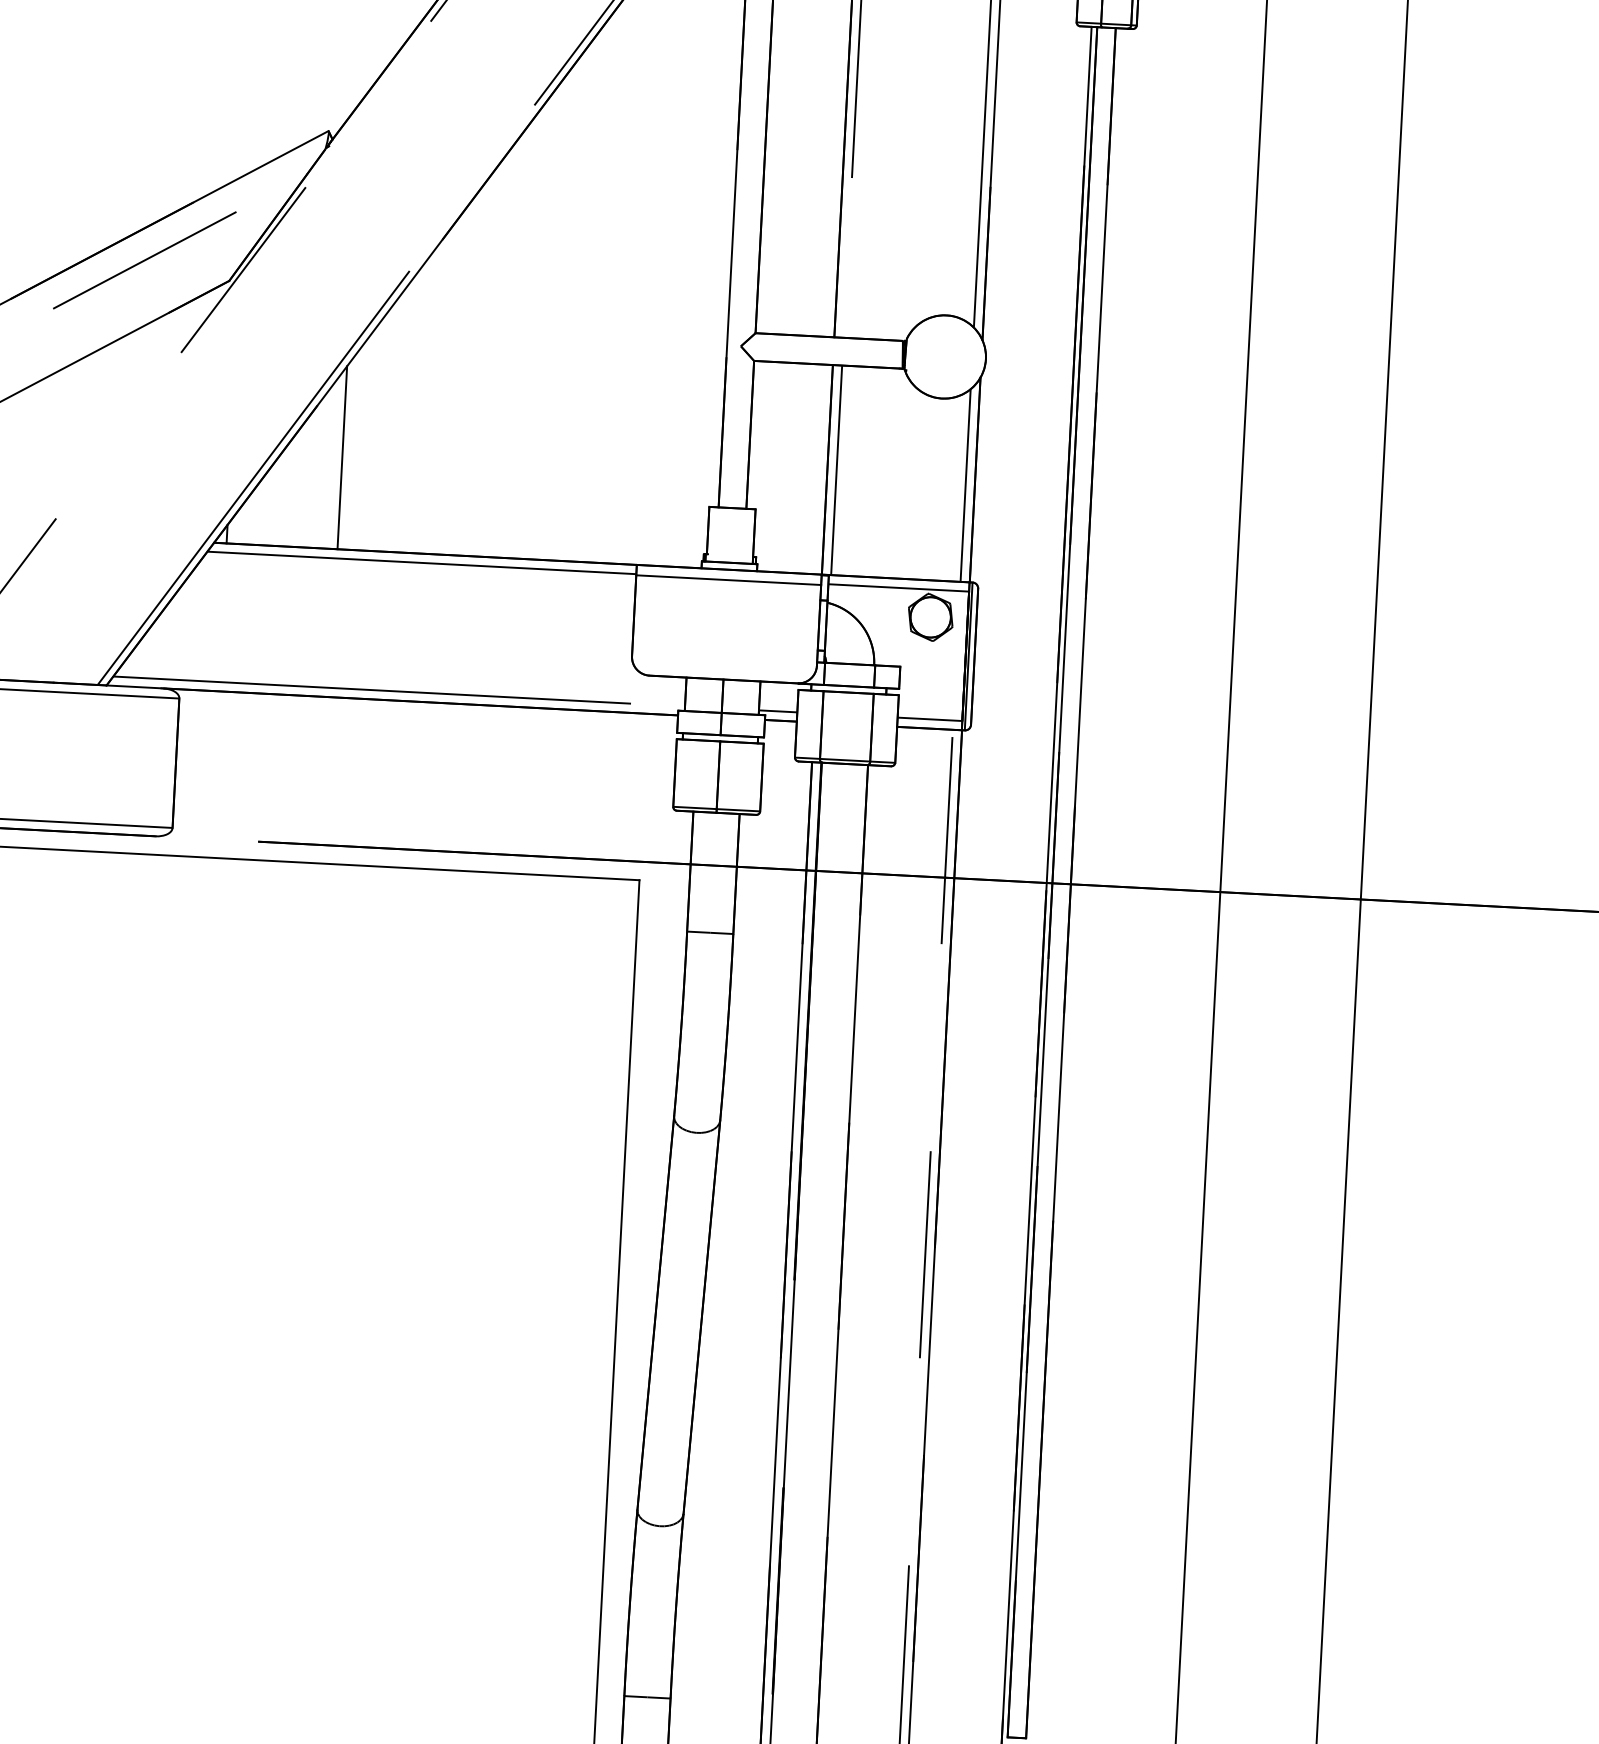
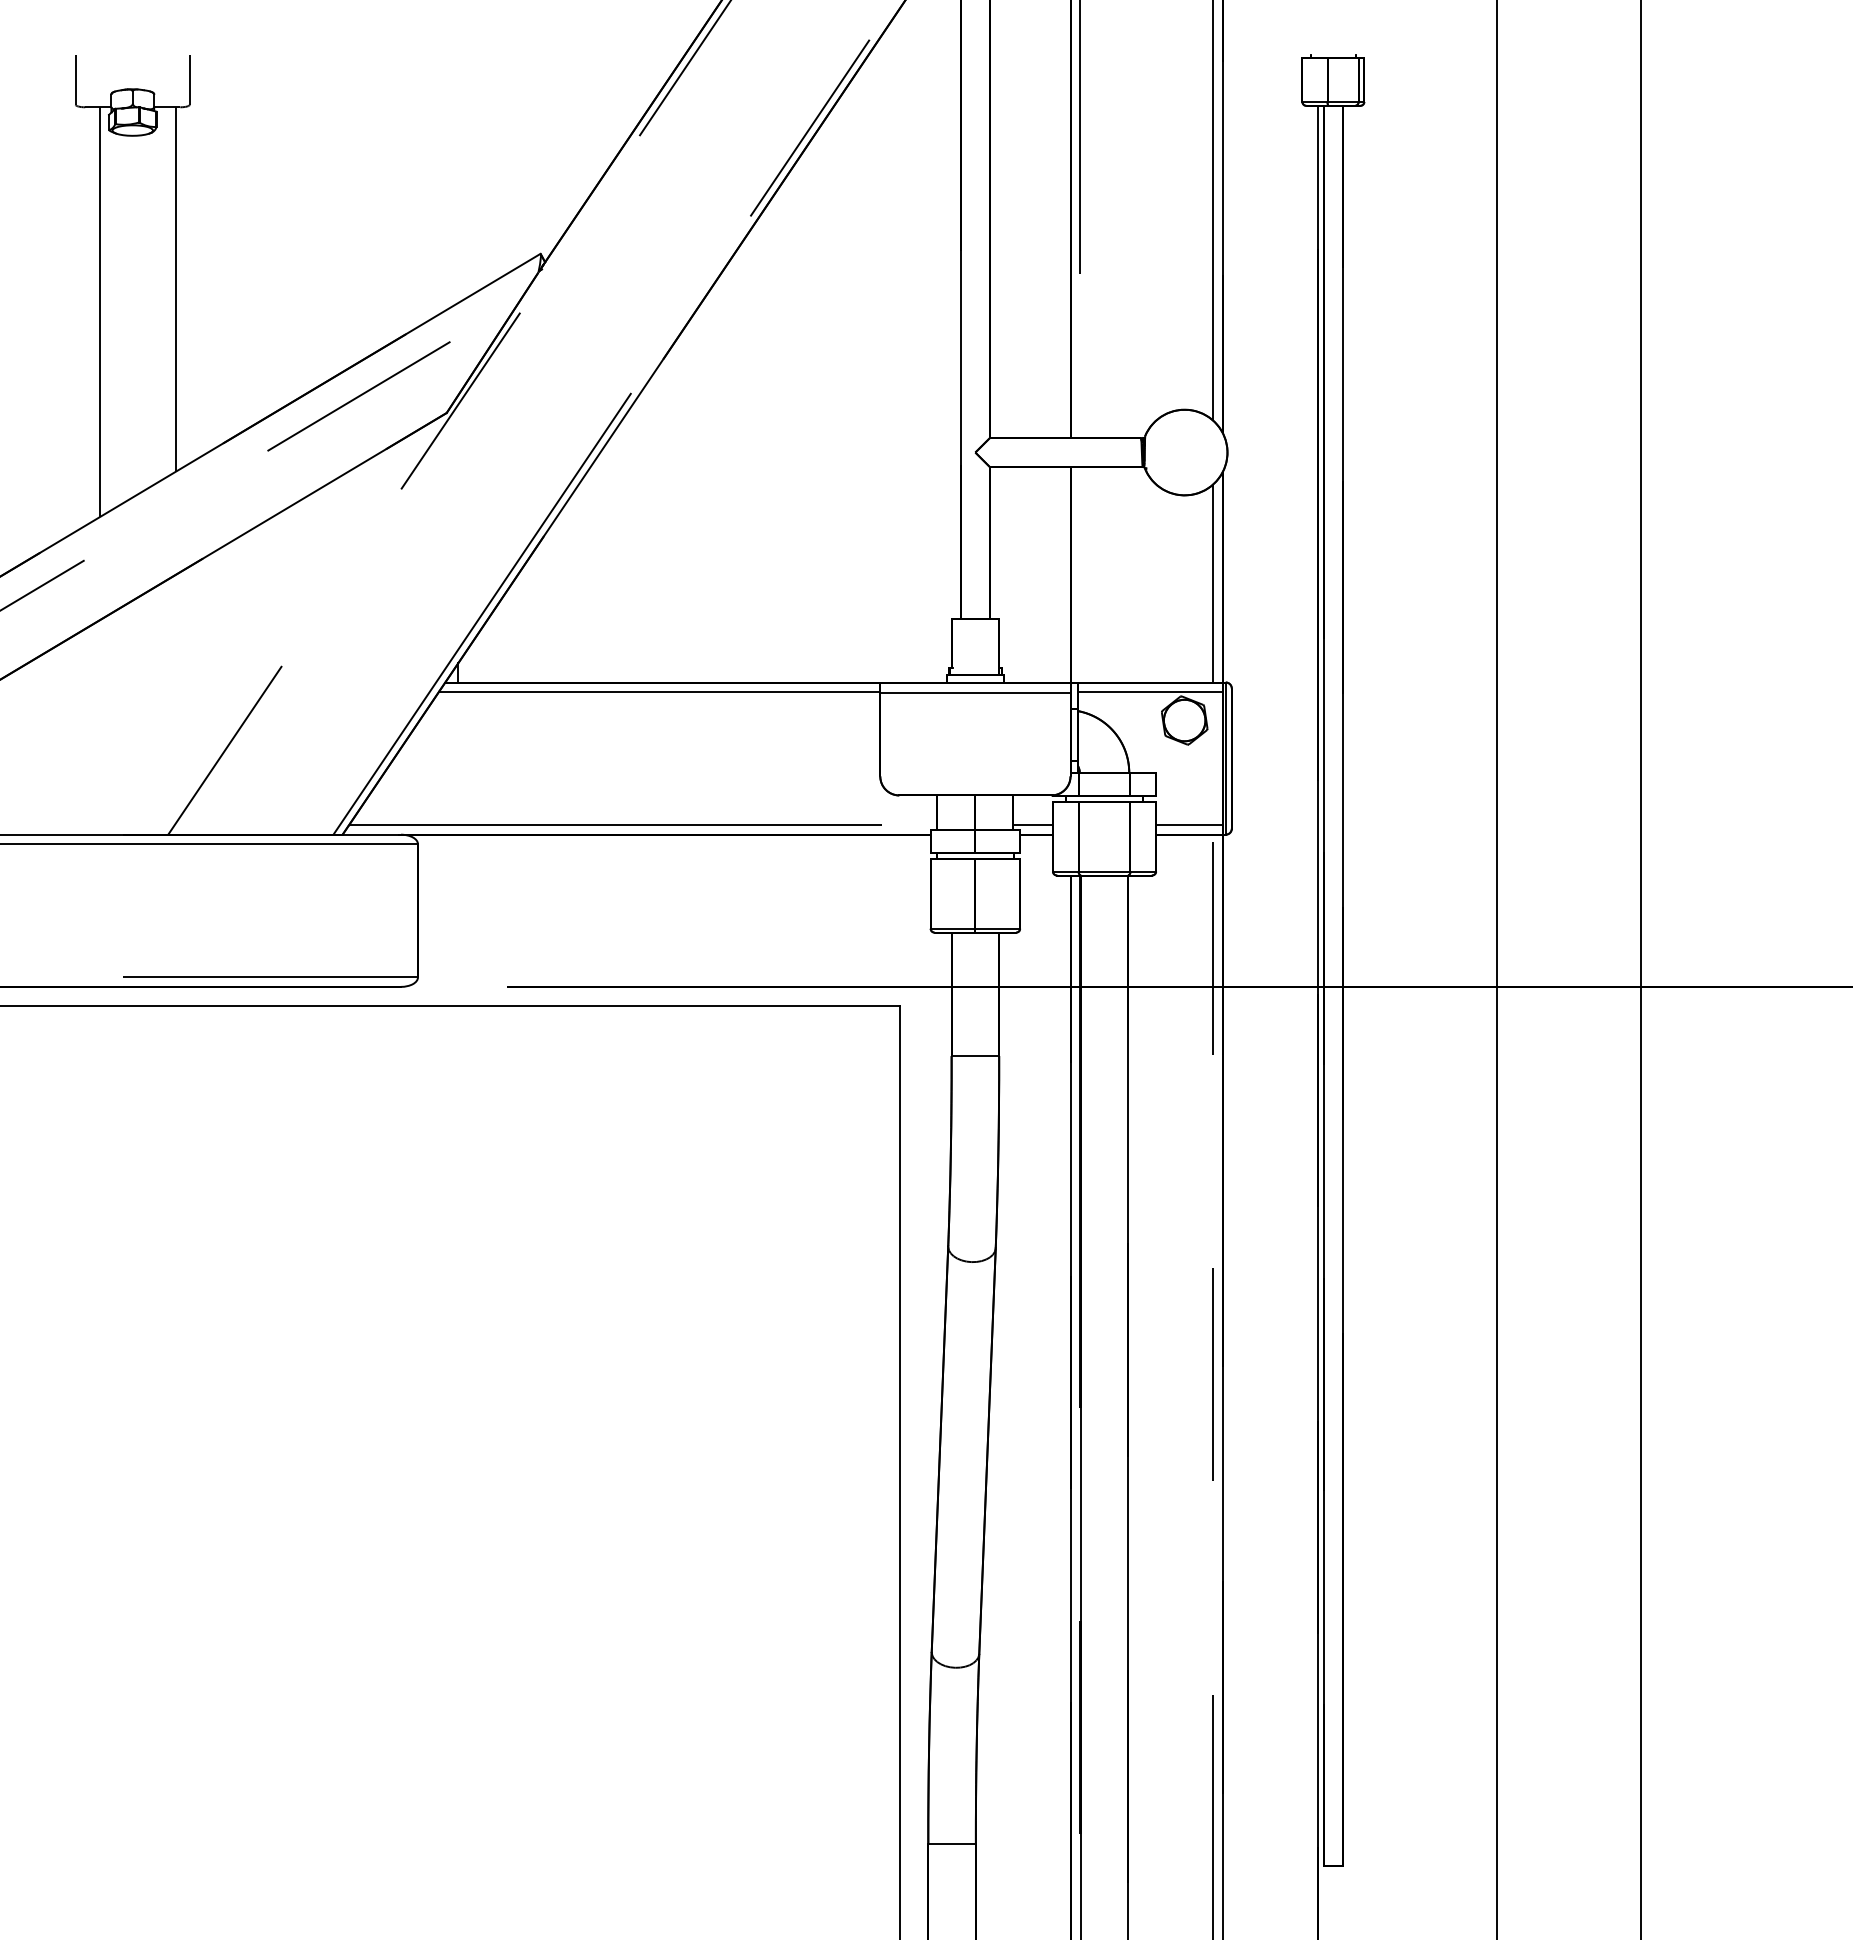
line: (342, 457) -> (572, 588), removed
line: (836, 470) -> (1080, 574), removed

